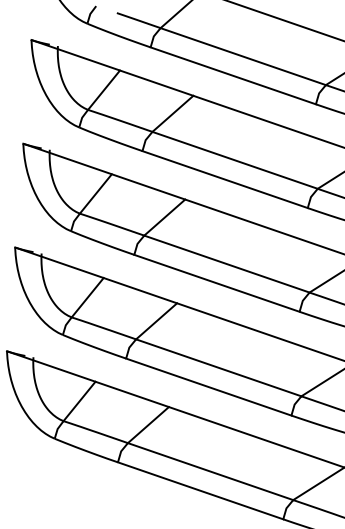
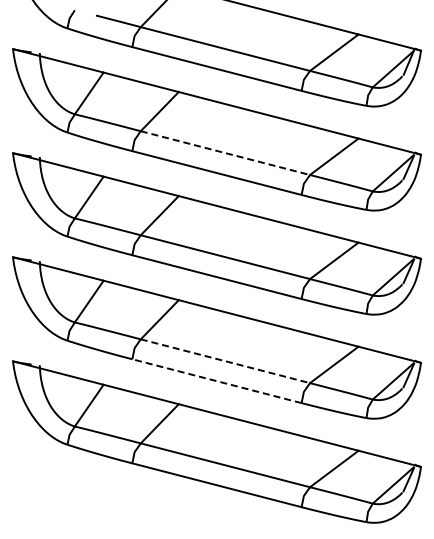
line: (235, 160) -> (225, 153), solid -> dashed
line: (218, 368) -> (225, 361), solid -> dashed
line: (208, 387) -> (216, 381), solid -> dashed

